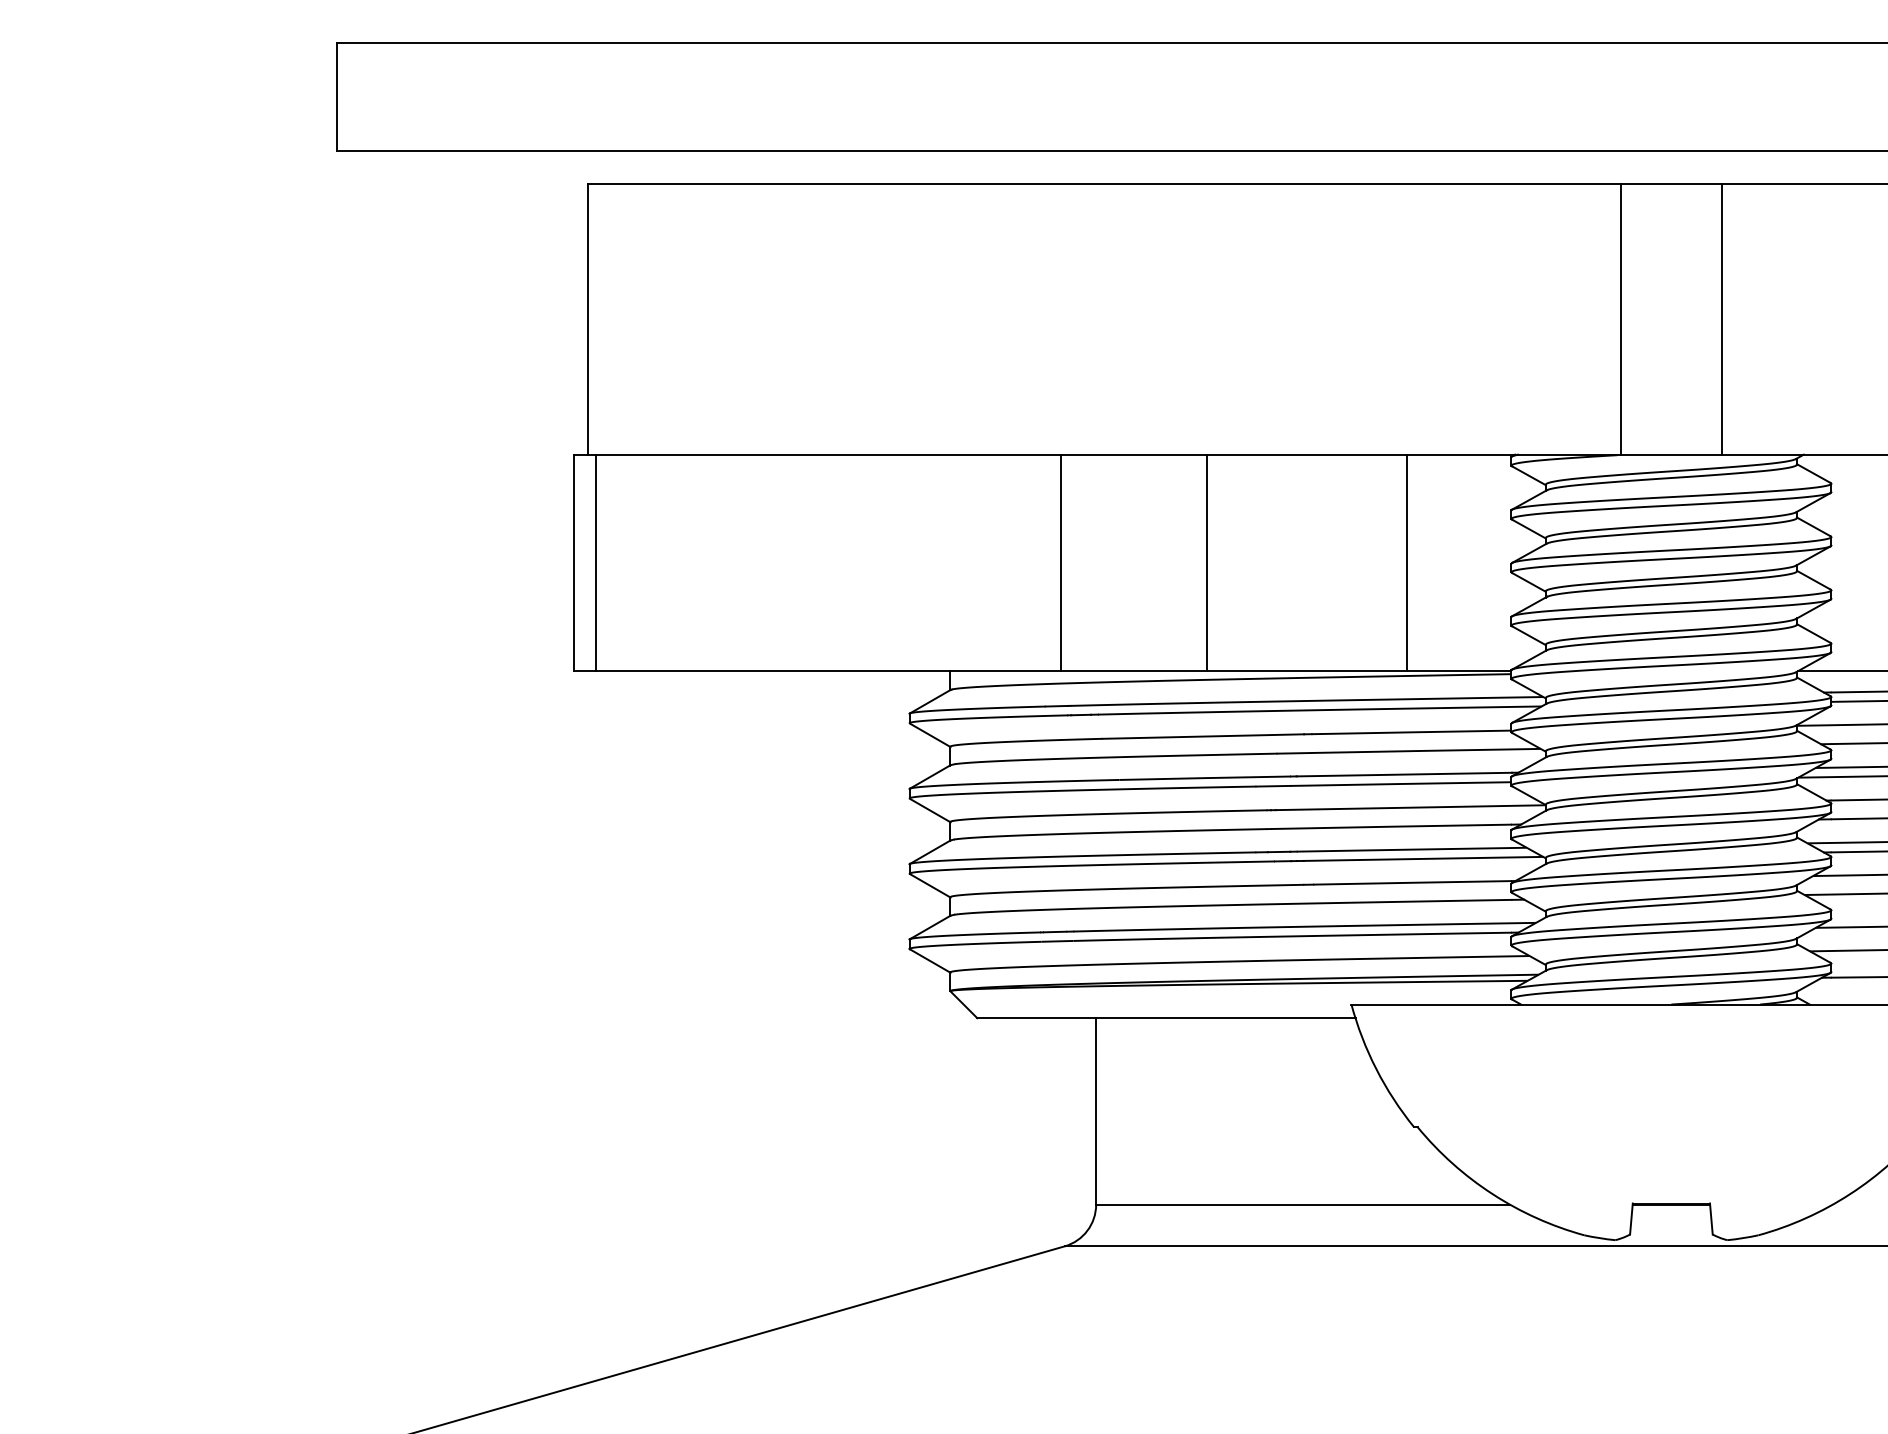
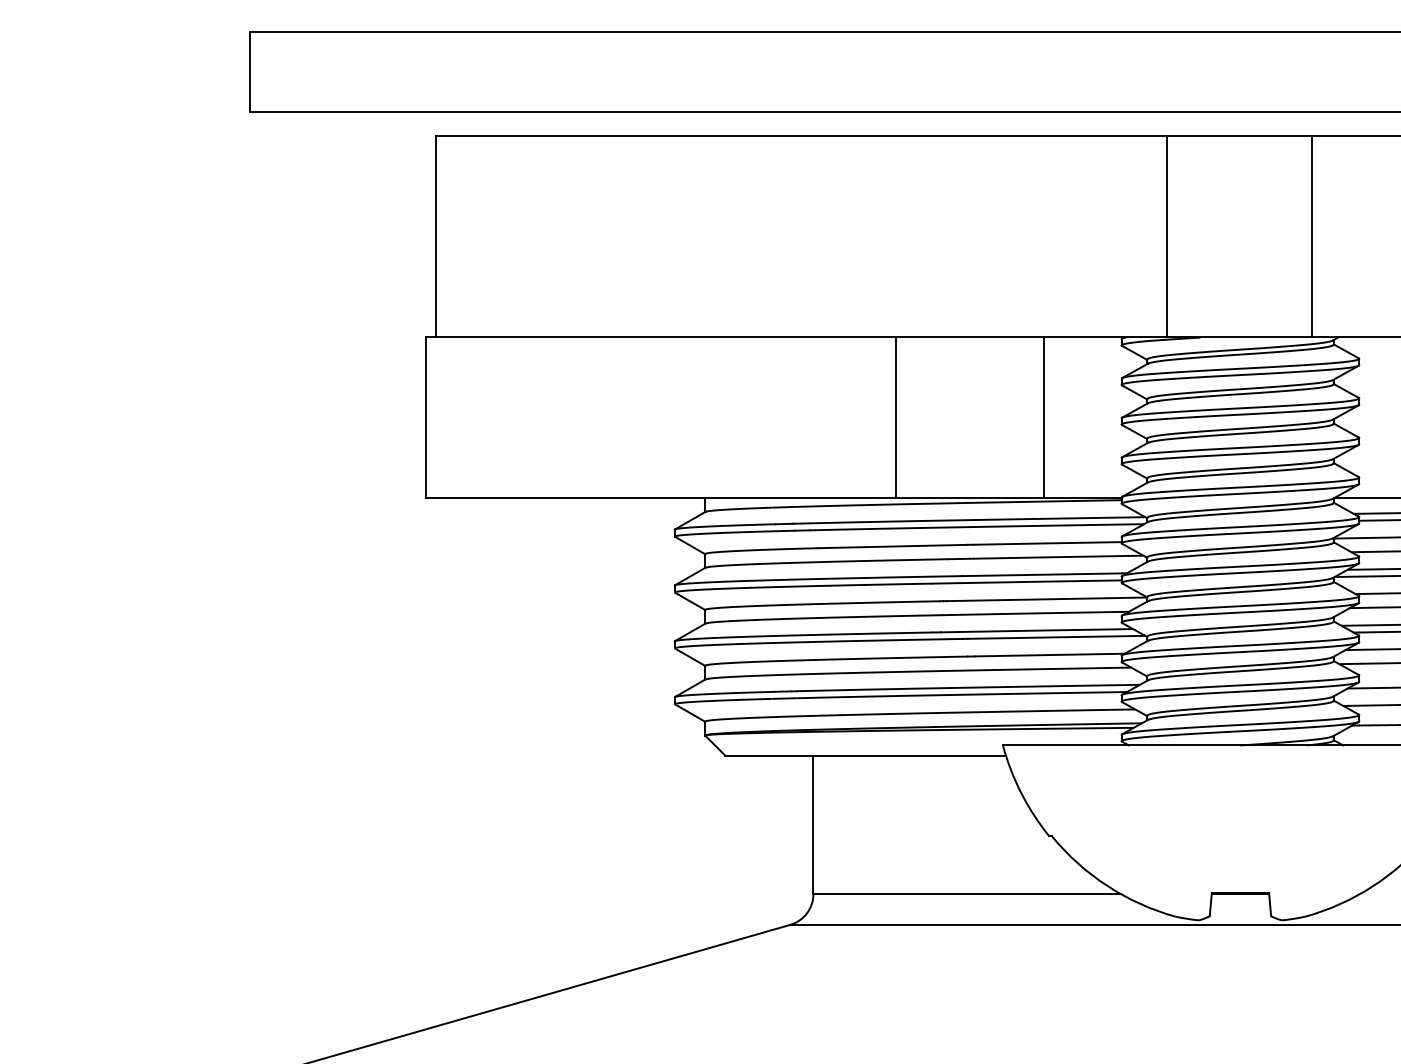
line: (1620, 318) -> (1167, 236), moved
line: (1722, 318) -> (1311, 236), moved
line: (596, 562) -> (442, 417), removed
line: (1060, 562) -> (786, 417), removed

